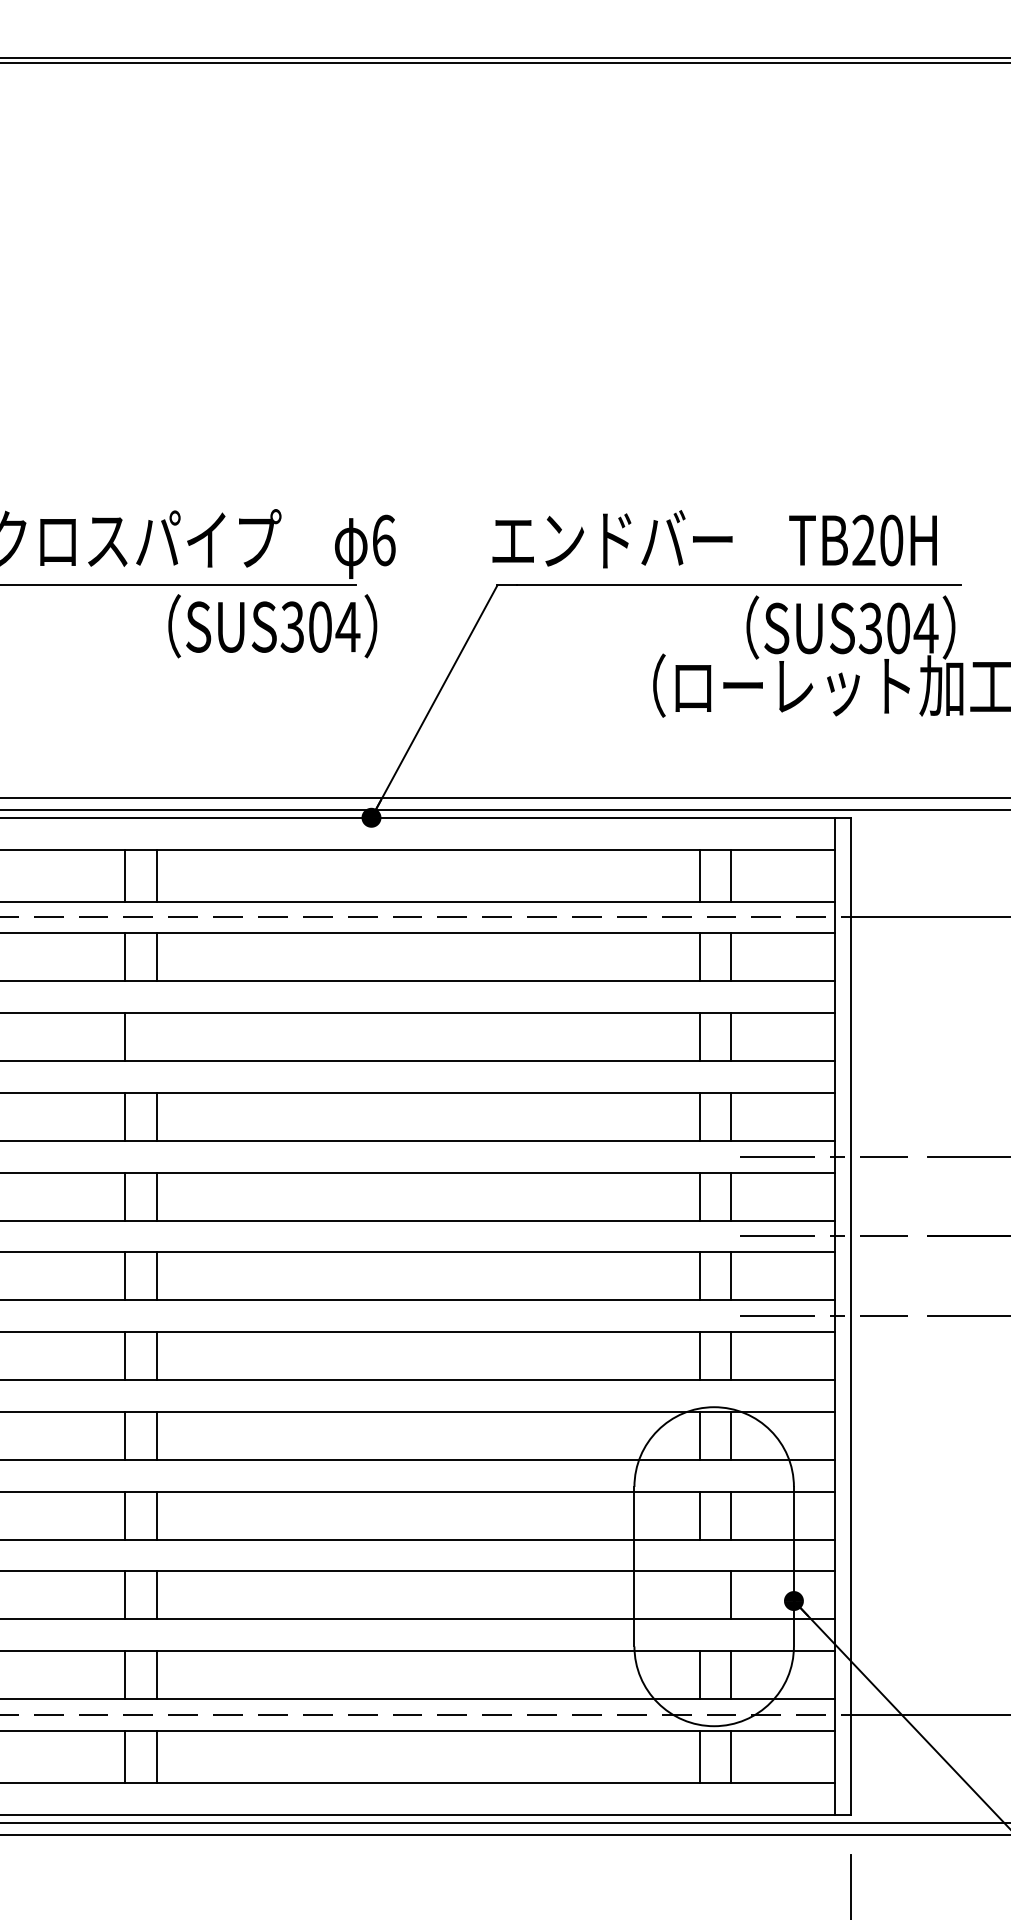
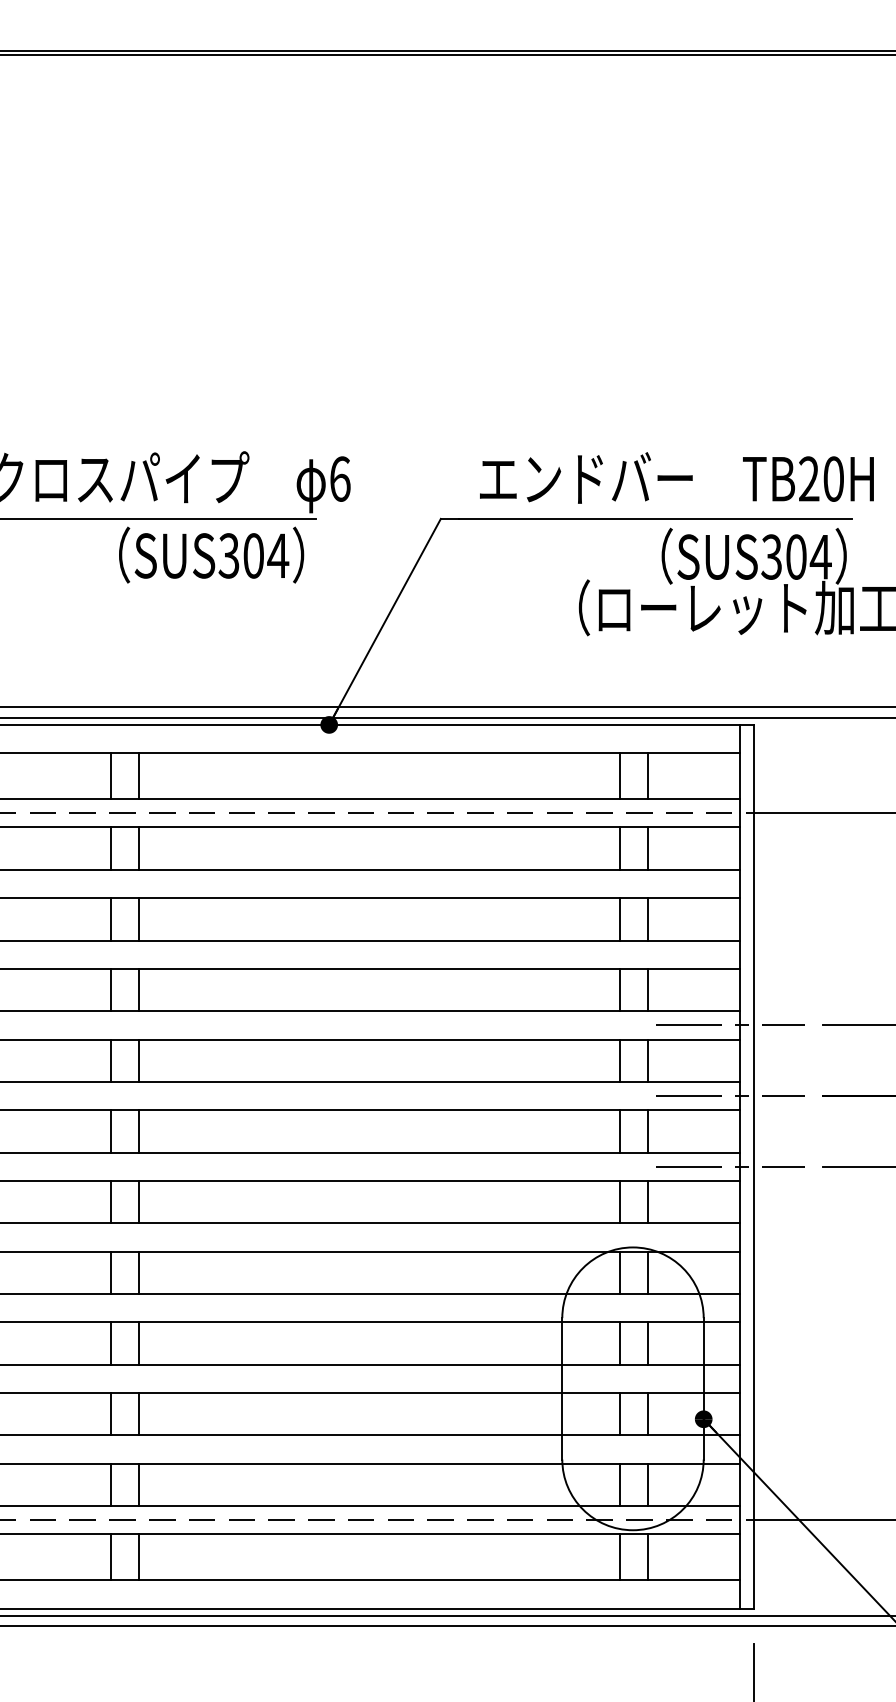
text: (714, 539) -> (676, 478), moved
text: (272, 626) -> (211, 555), moved
line: (157, 1037) -> (139, 919), added
line: (699, 1595) -> (619, 1414), added

